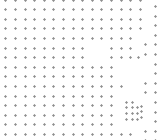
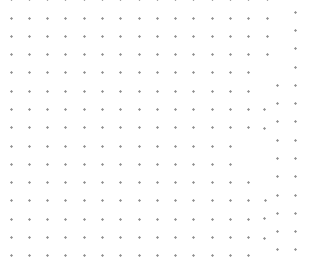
part: (96, 52) -> (184, 100), added
part: (133, 70) -> (254, 134), added
part: (133, 110) -> (254, 210), size x1.67

